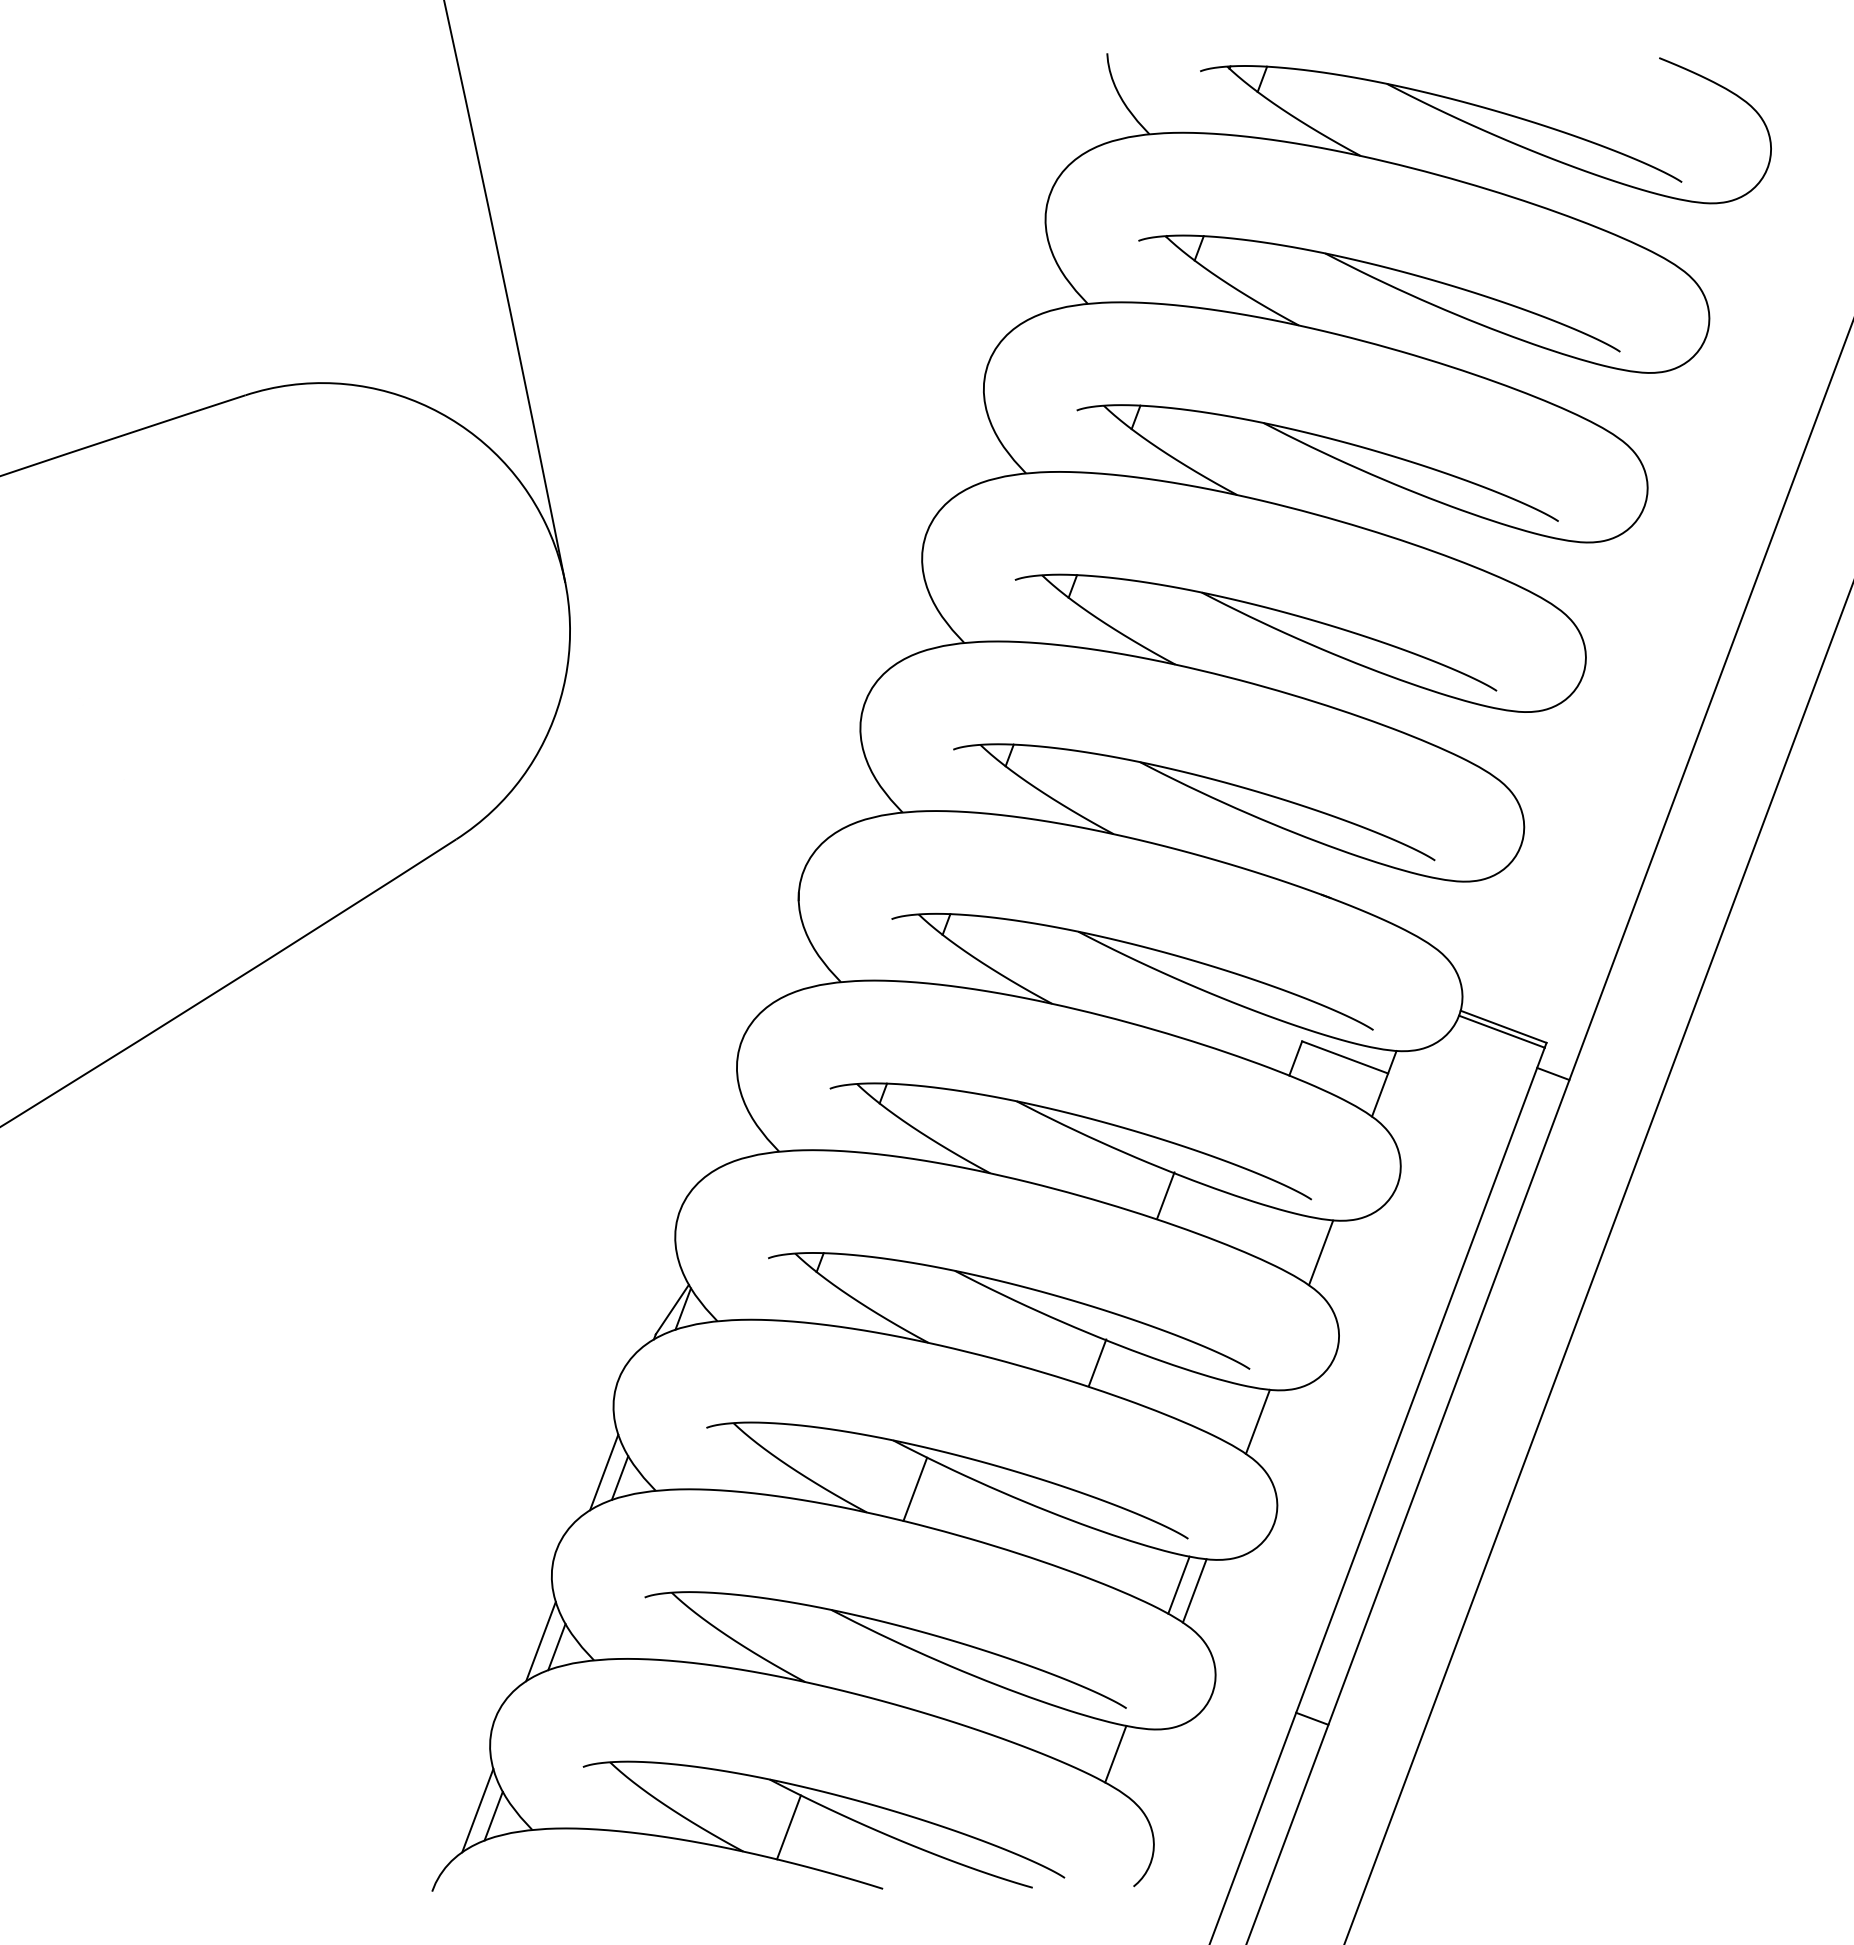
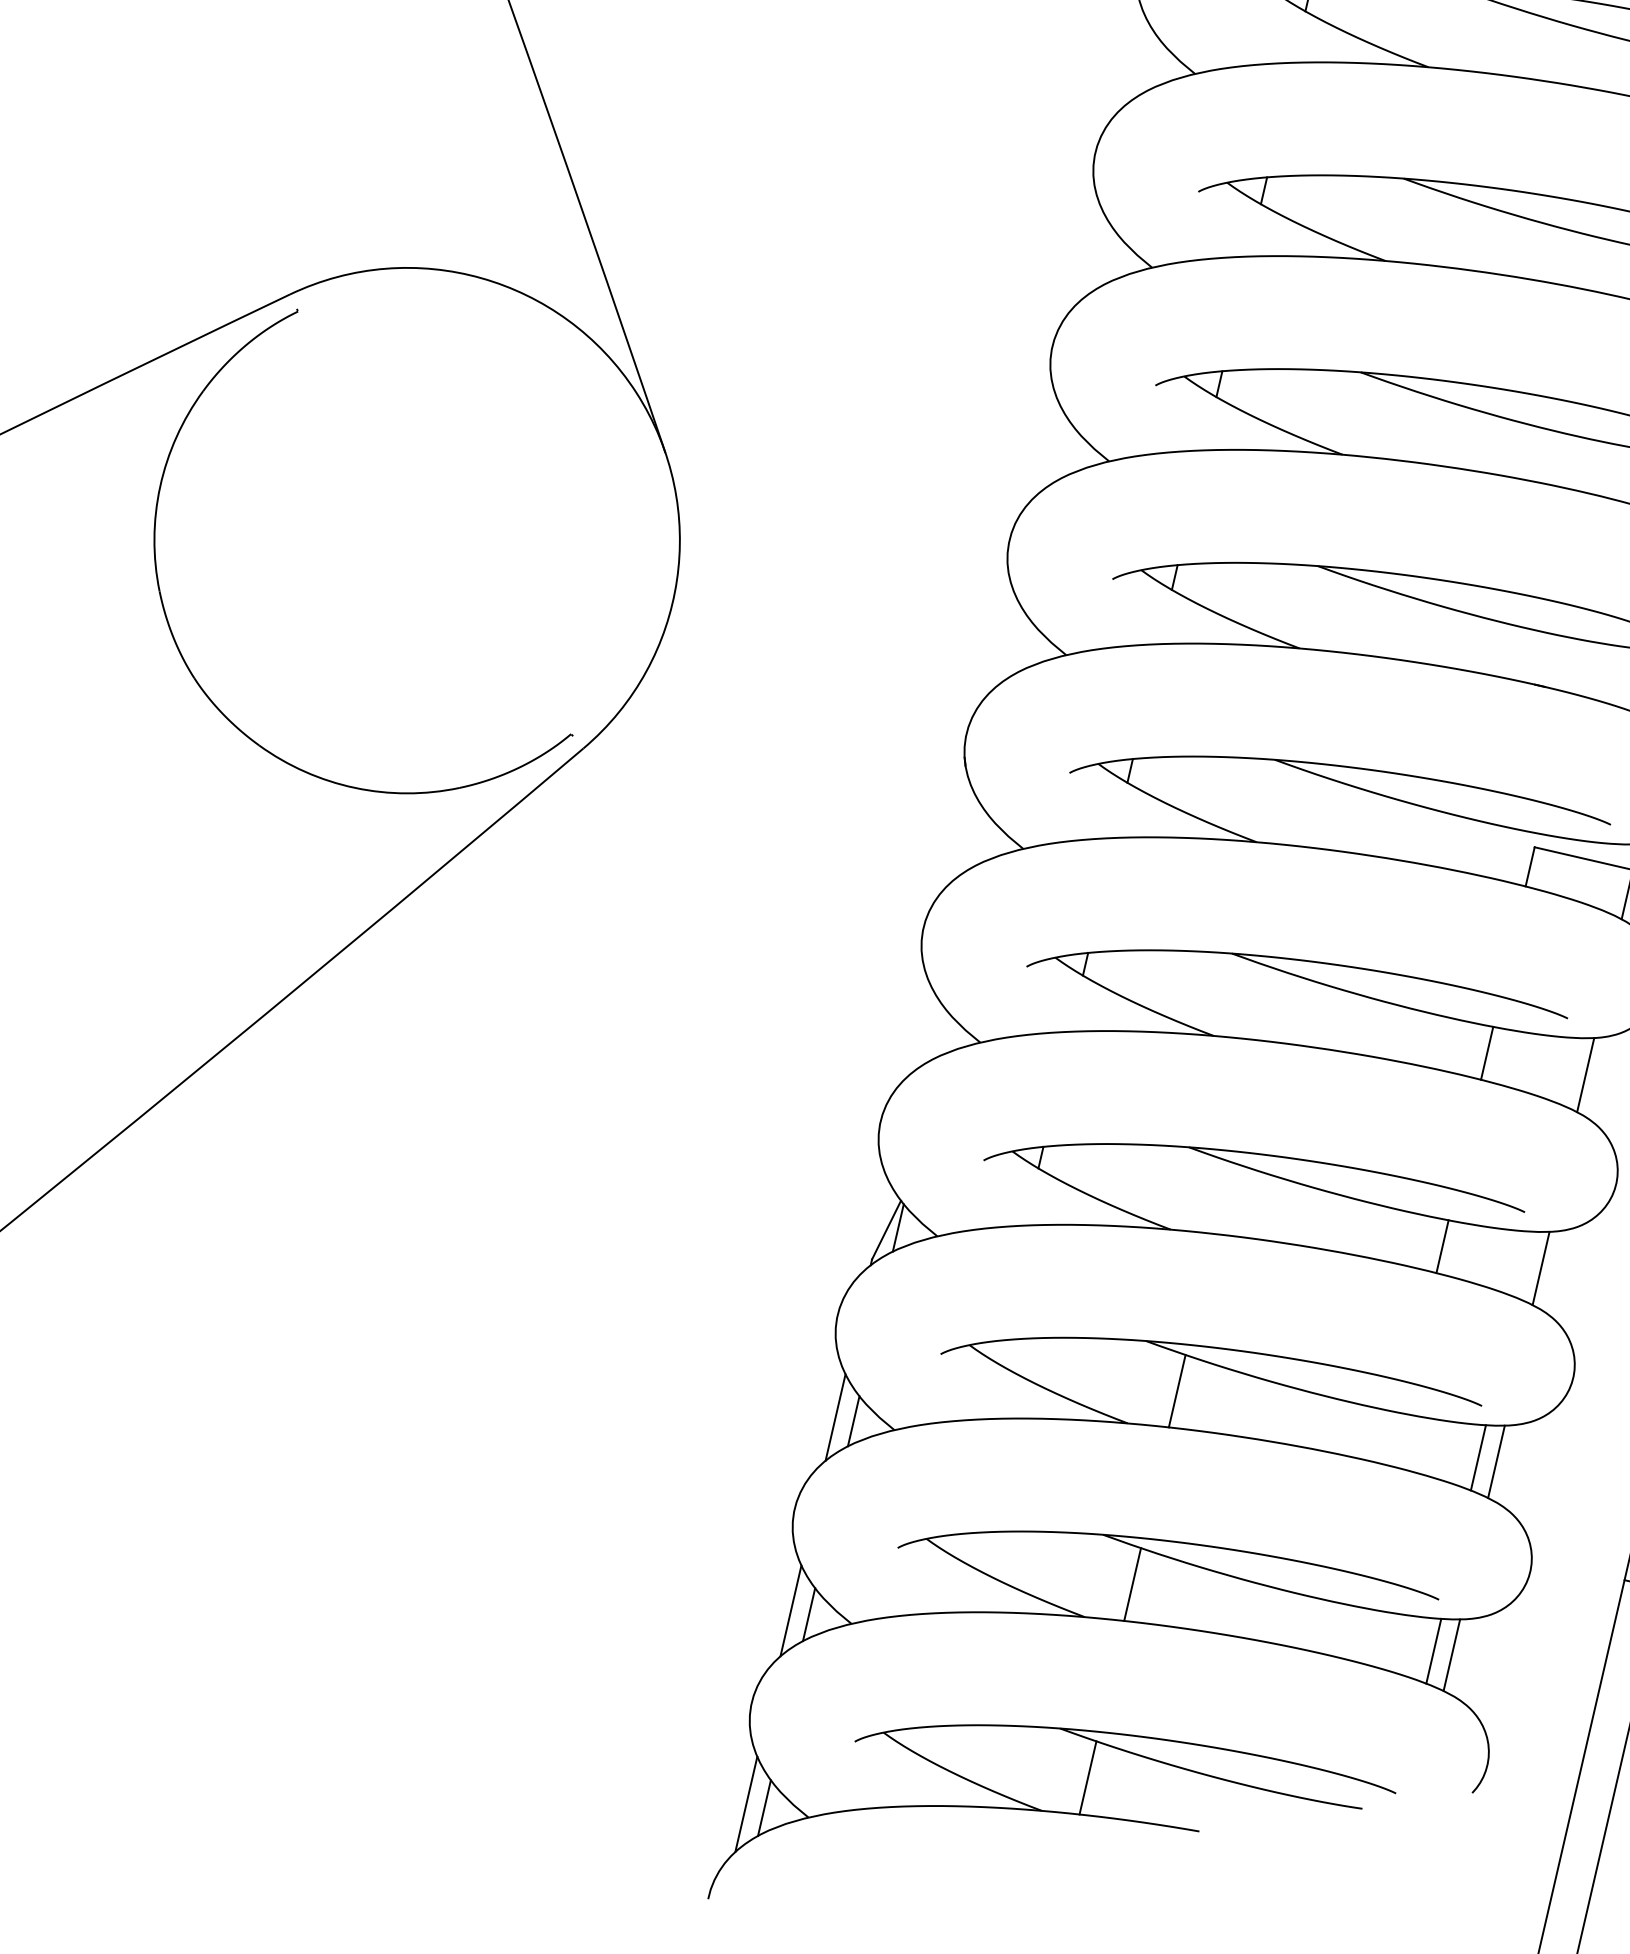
part: (94, 651) -> (162, 595), added
line: (1165, 1195) -> (1486, 1053), moved
line: (1097, 1362) -> (1442, 1246), moved
line: (852, 1658) -> (1133, 1584), added
line: (1131, 1759) -> (1451, 1654), added

